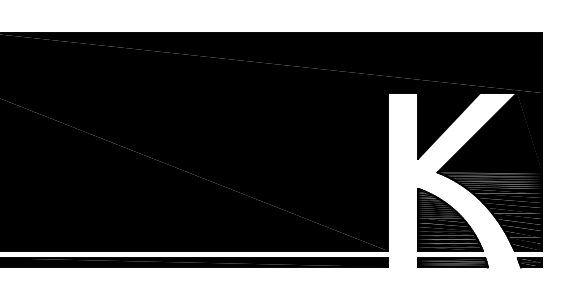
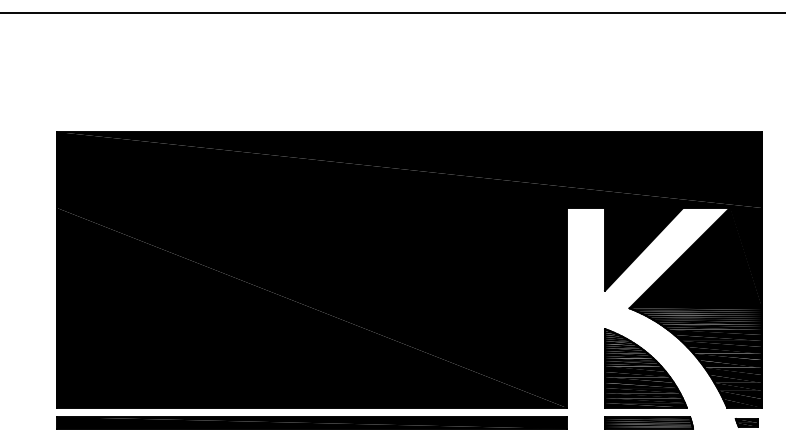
part: (529, 262) -> (746, 422), size x0.7

